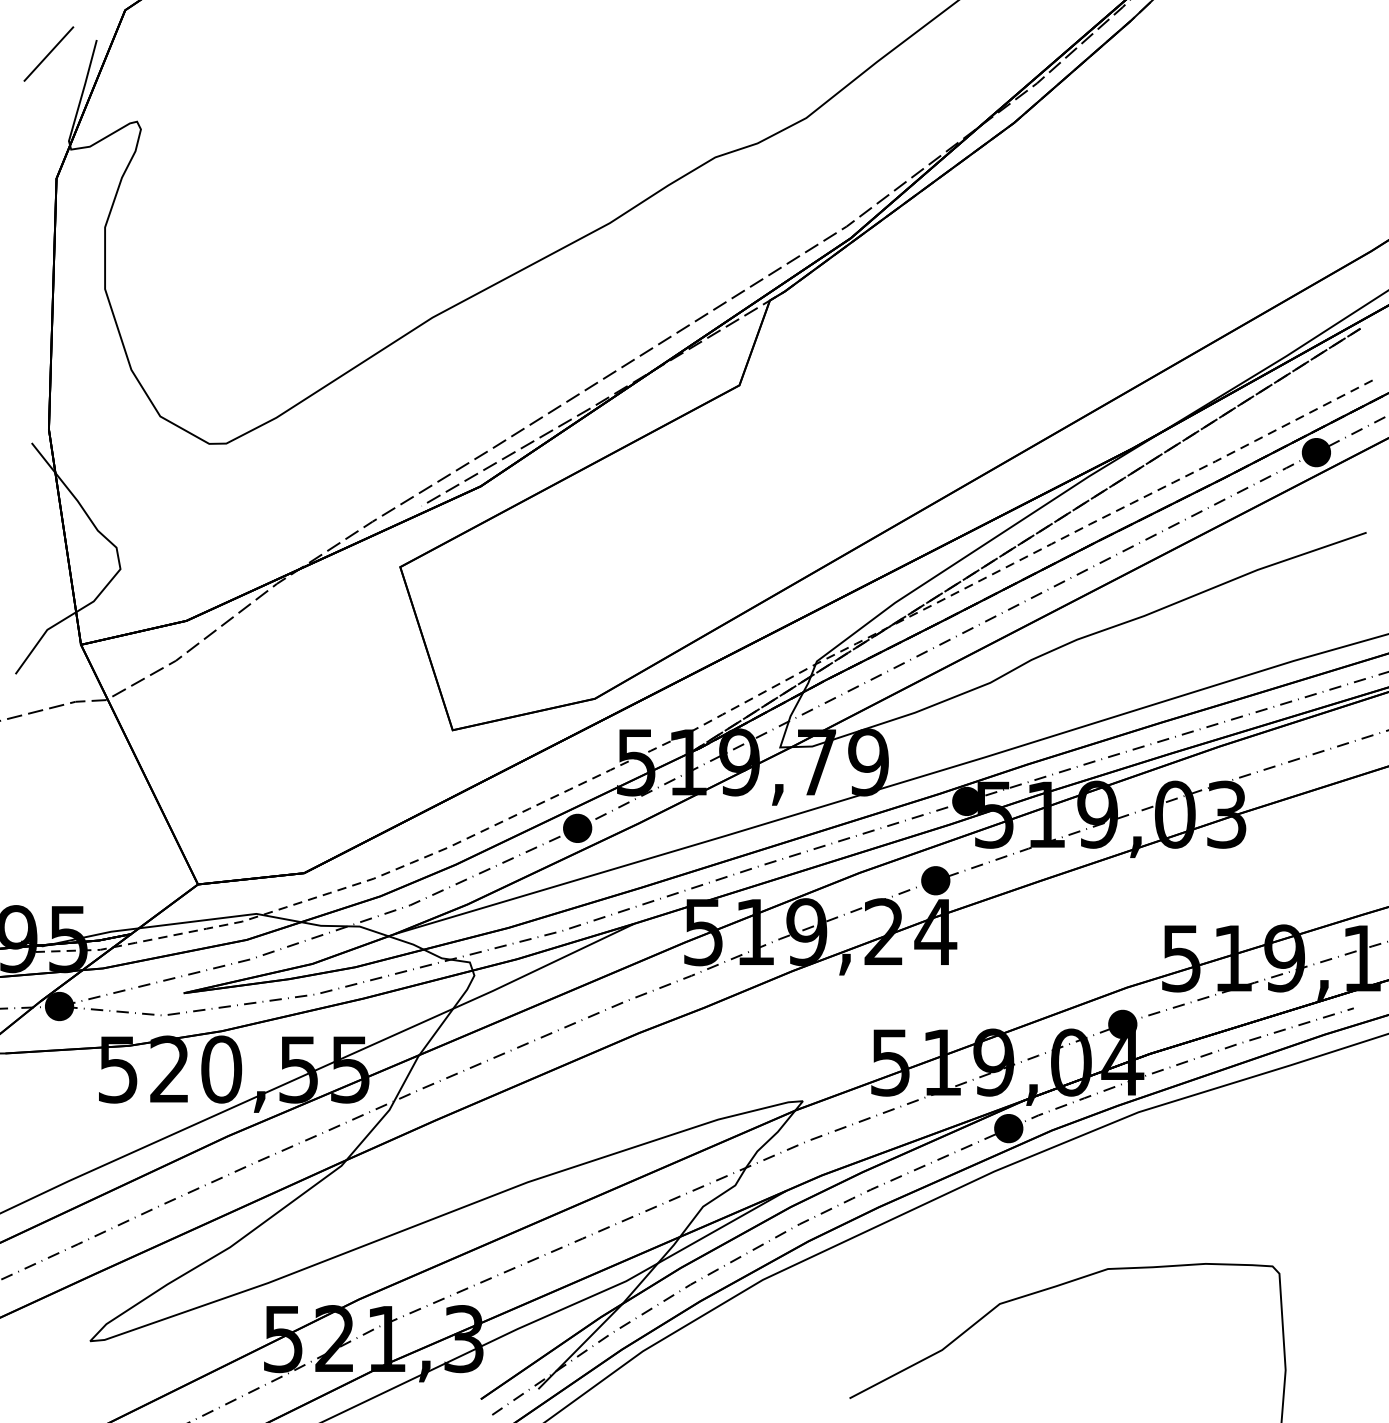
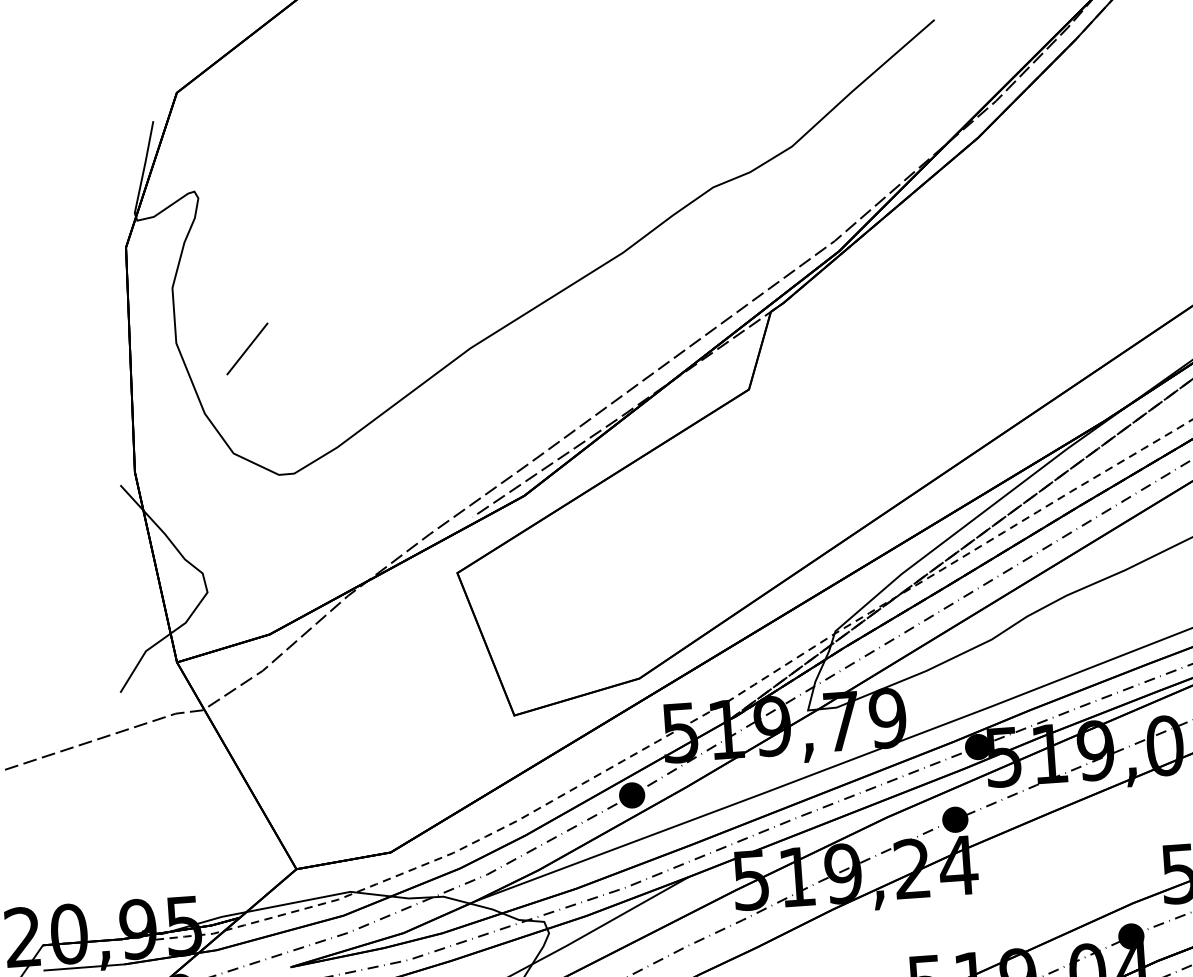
line: (48, 53) -> (247, 348), moved

